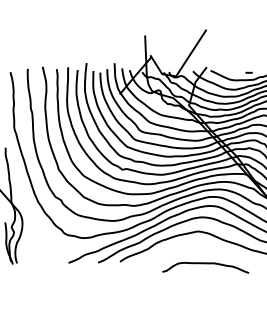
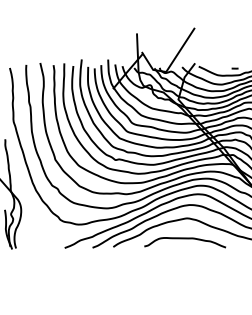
curve: (205, 264) -> (184, 239), moved

